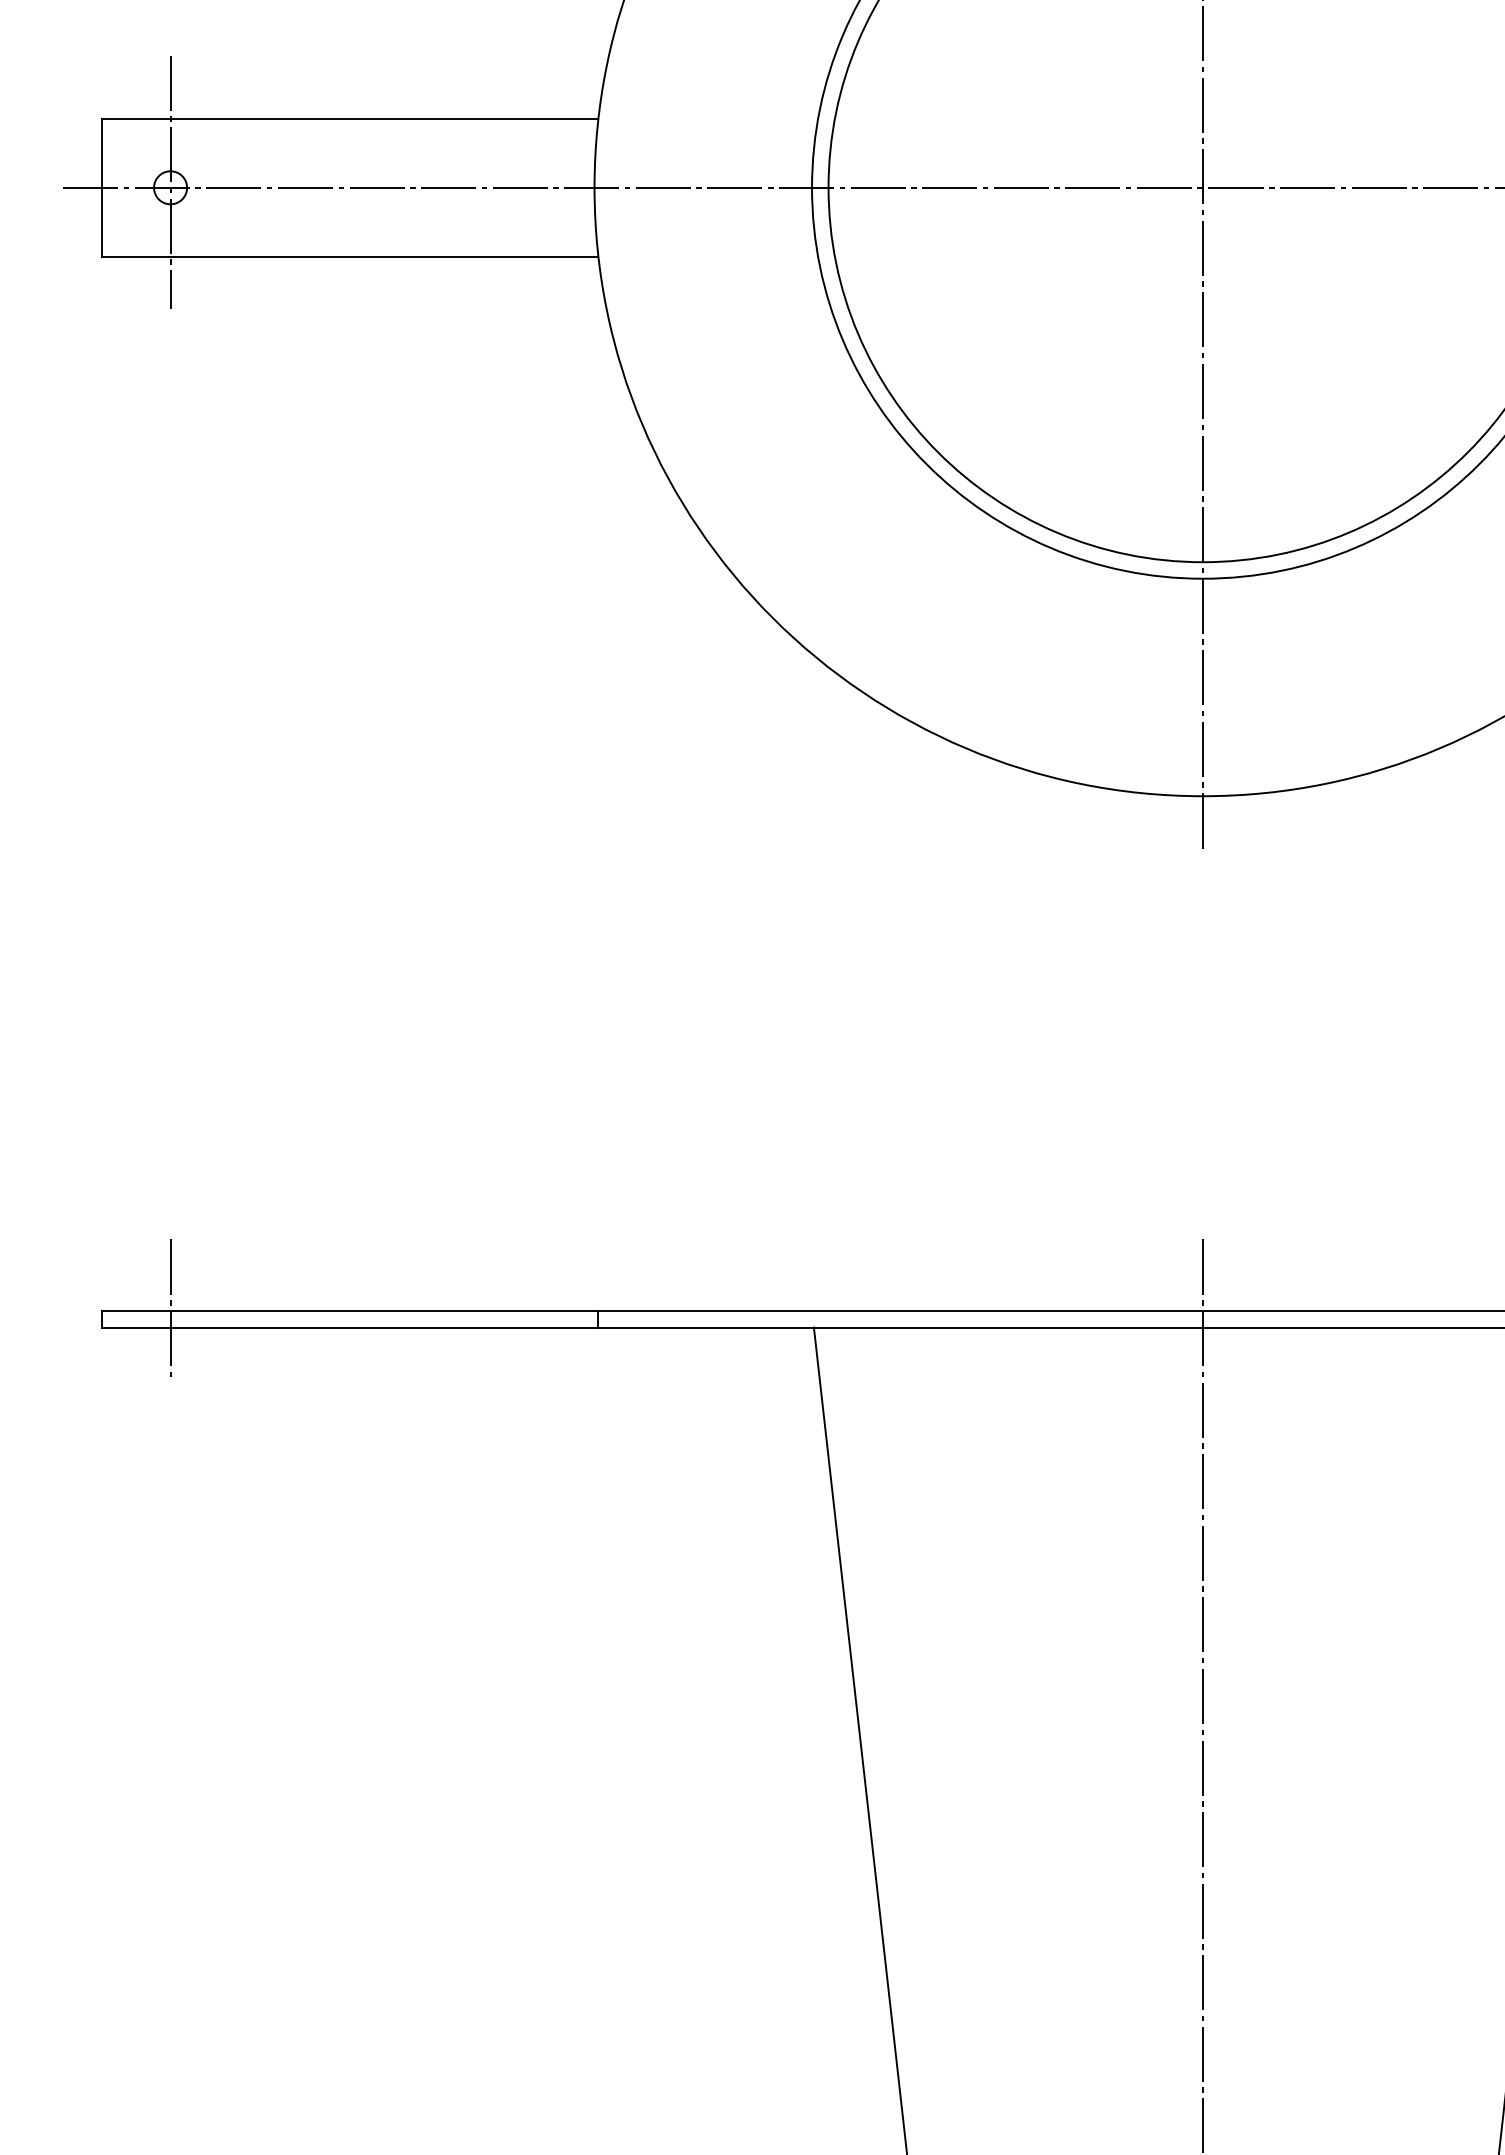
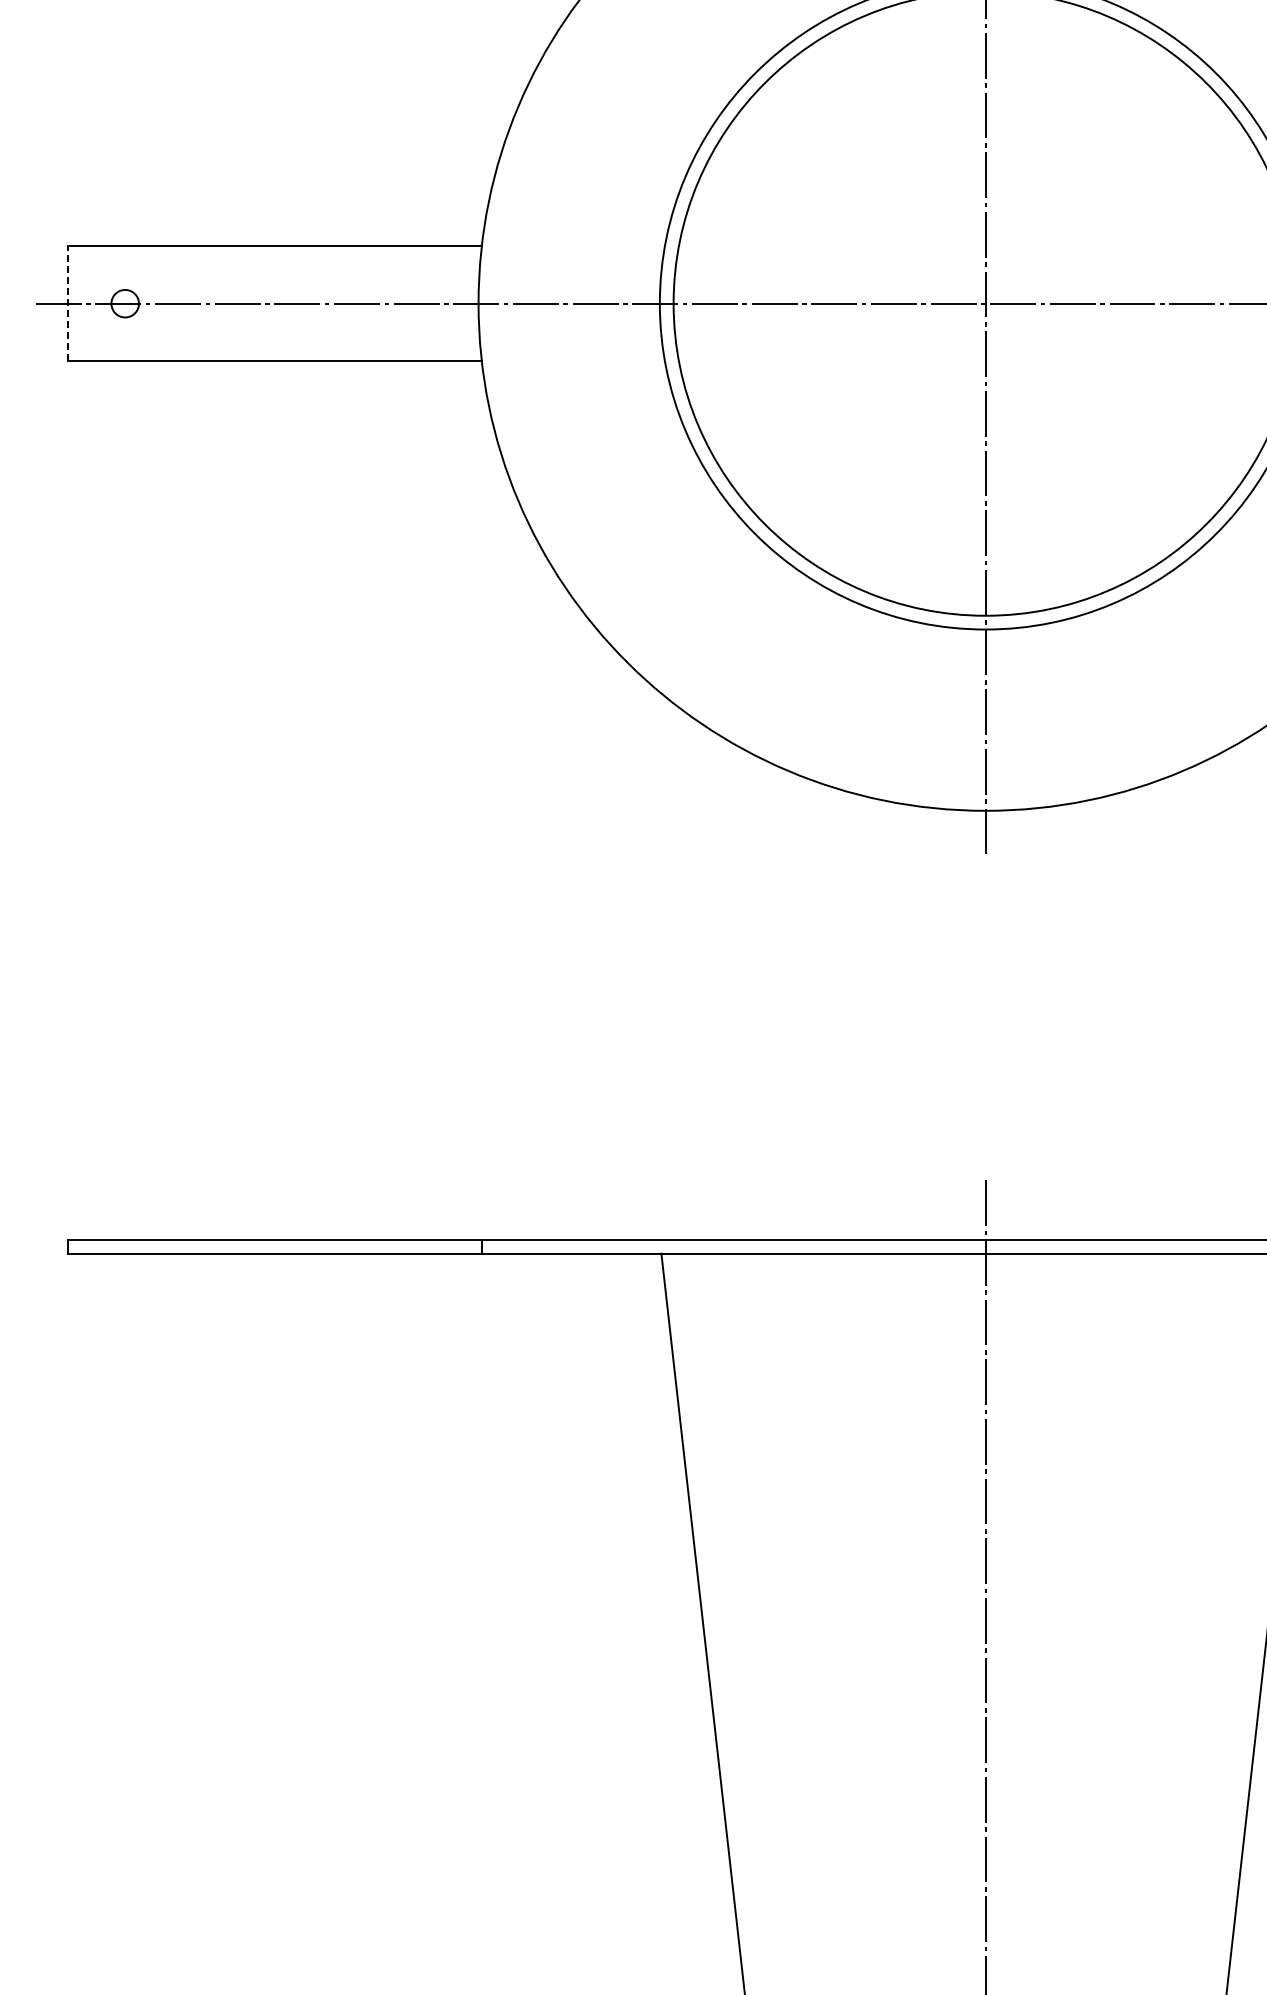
line: (170, 181) -> (125, 298), removed
line: (101, 187) -> (67, 303), solid -> dashed
line: (170, 1310) -> (125, 1239), removed

